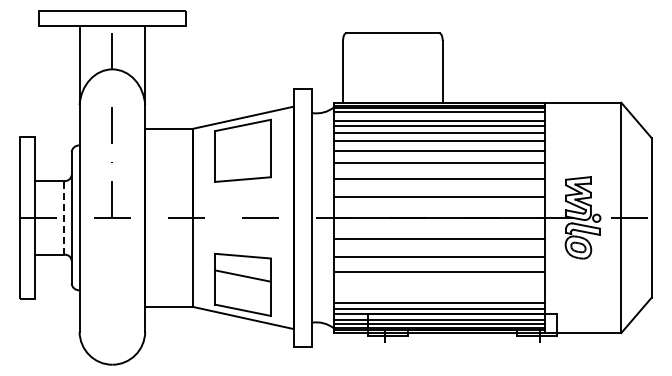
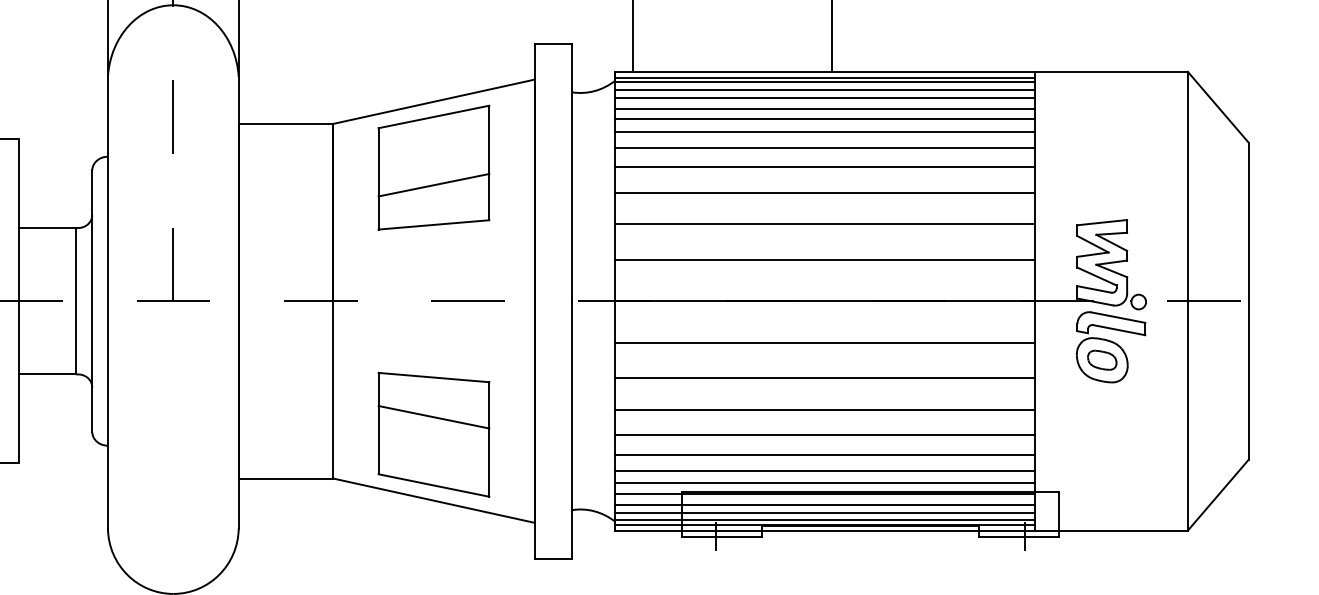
line: (439, 115) -> (825, 97), added
line: (242, 159) -> (432, 184), added
line: (63, 217) -> (75, 300), dashed -> solid
line: (439, 285) -> (825, 436), added
line: (439, 294) -> (825, 453), added

